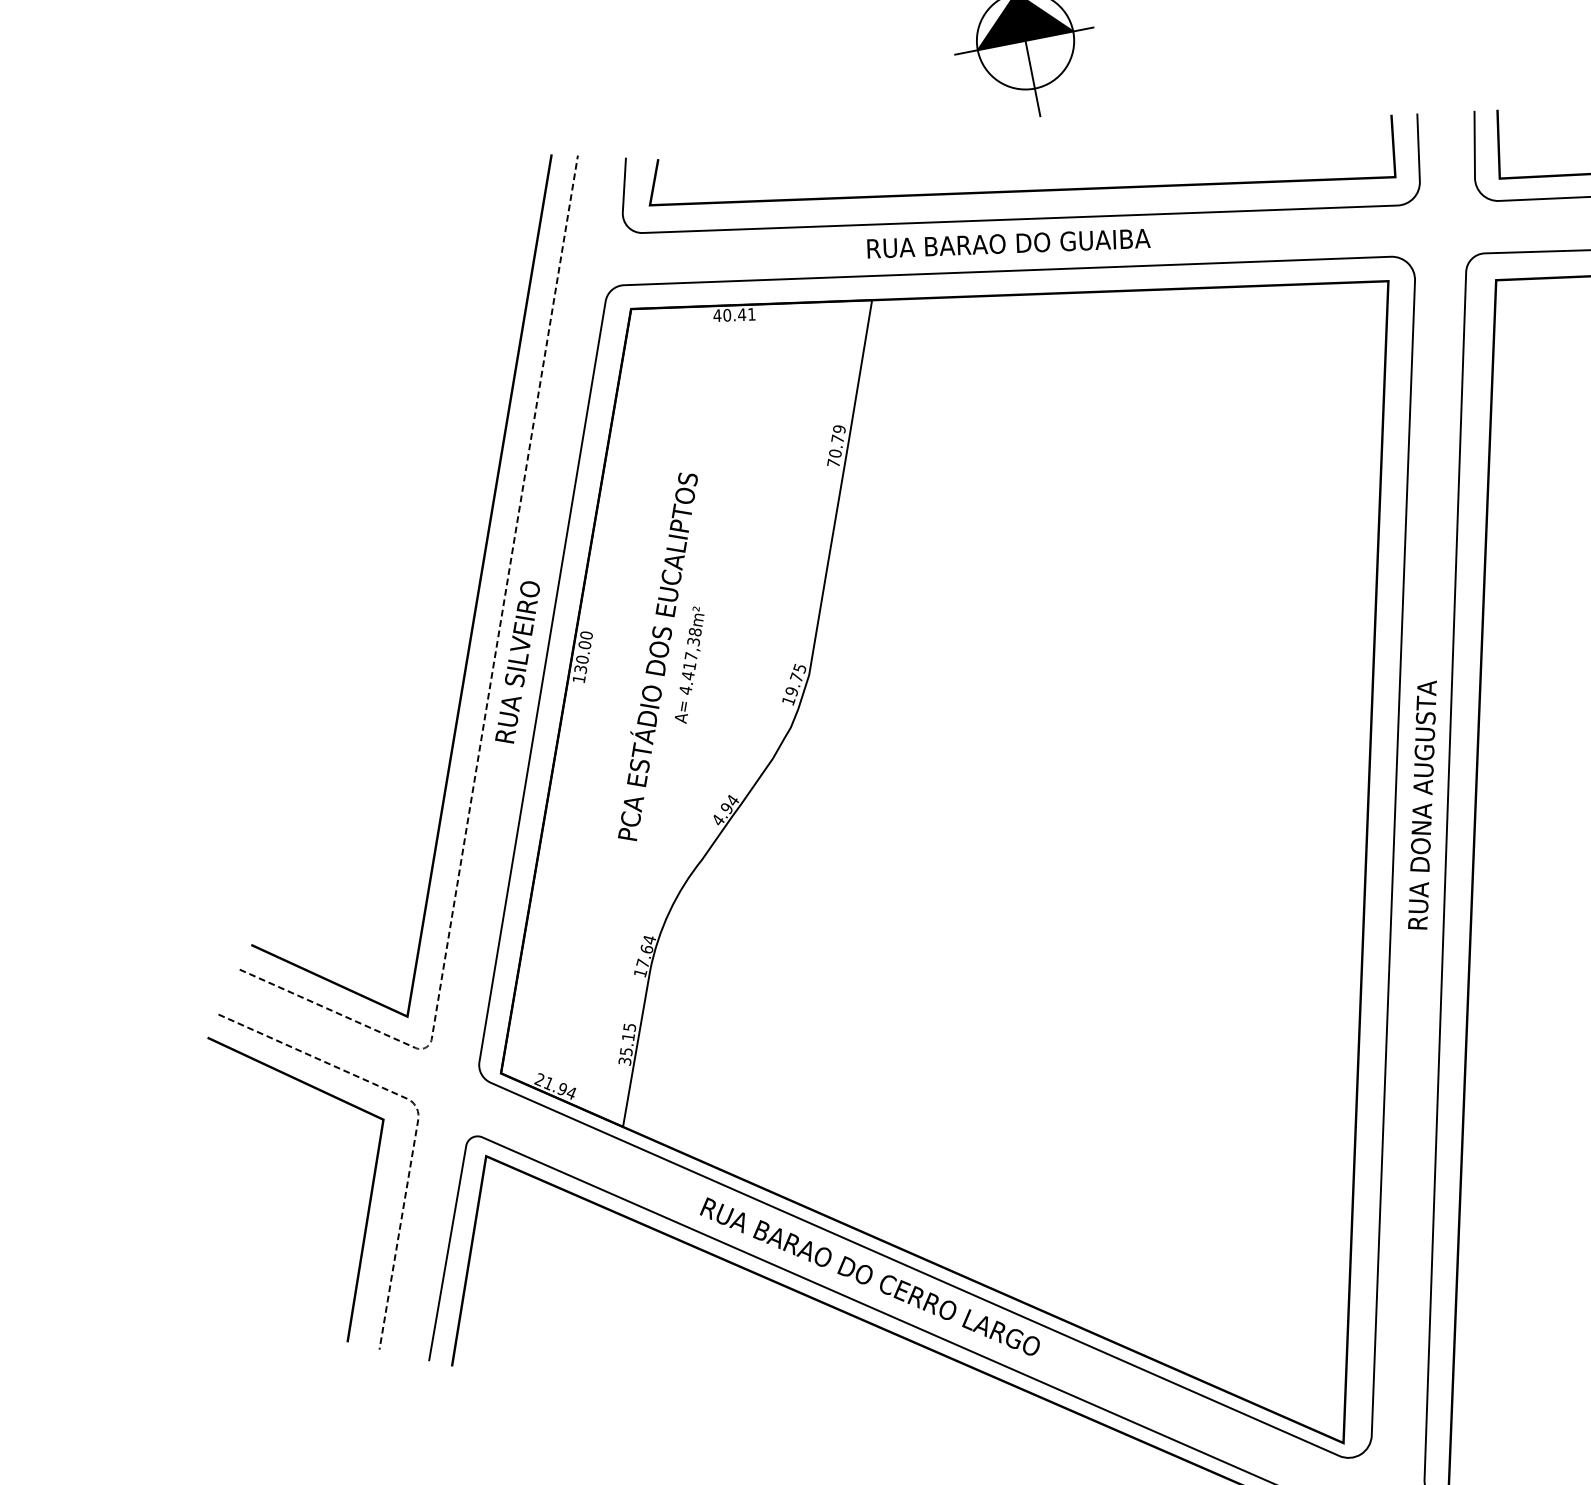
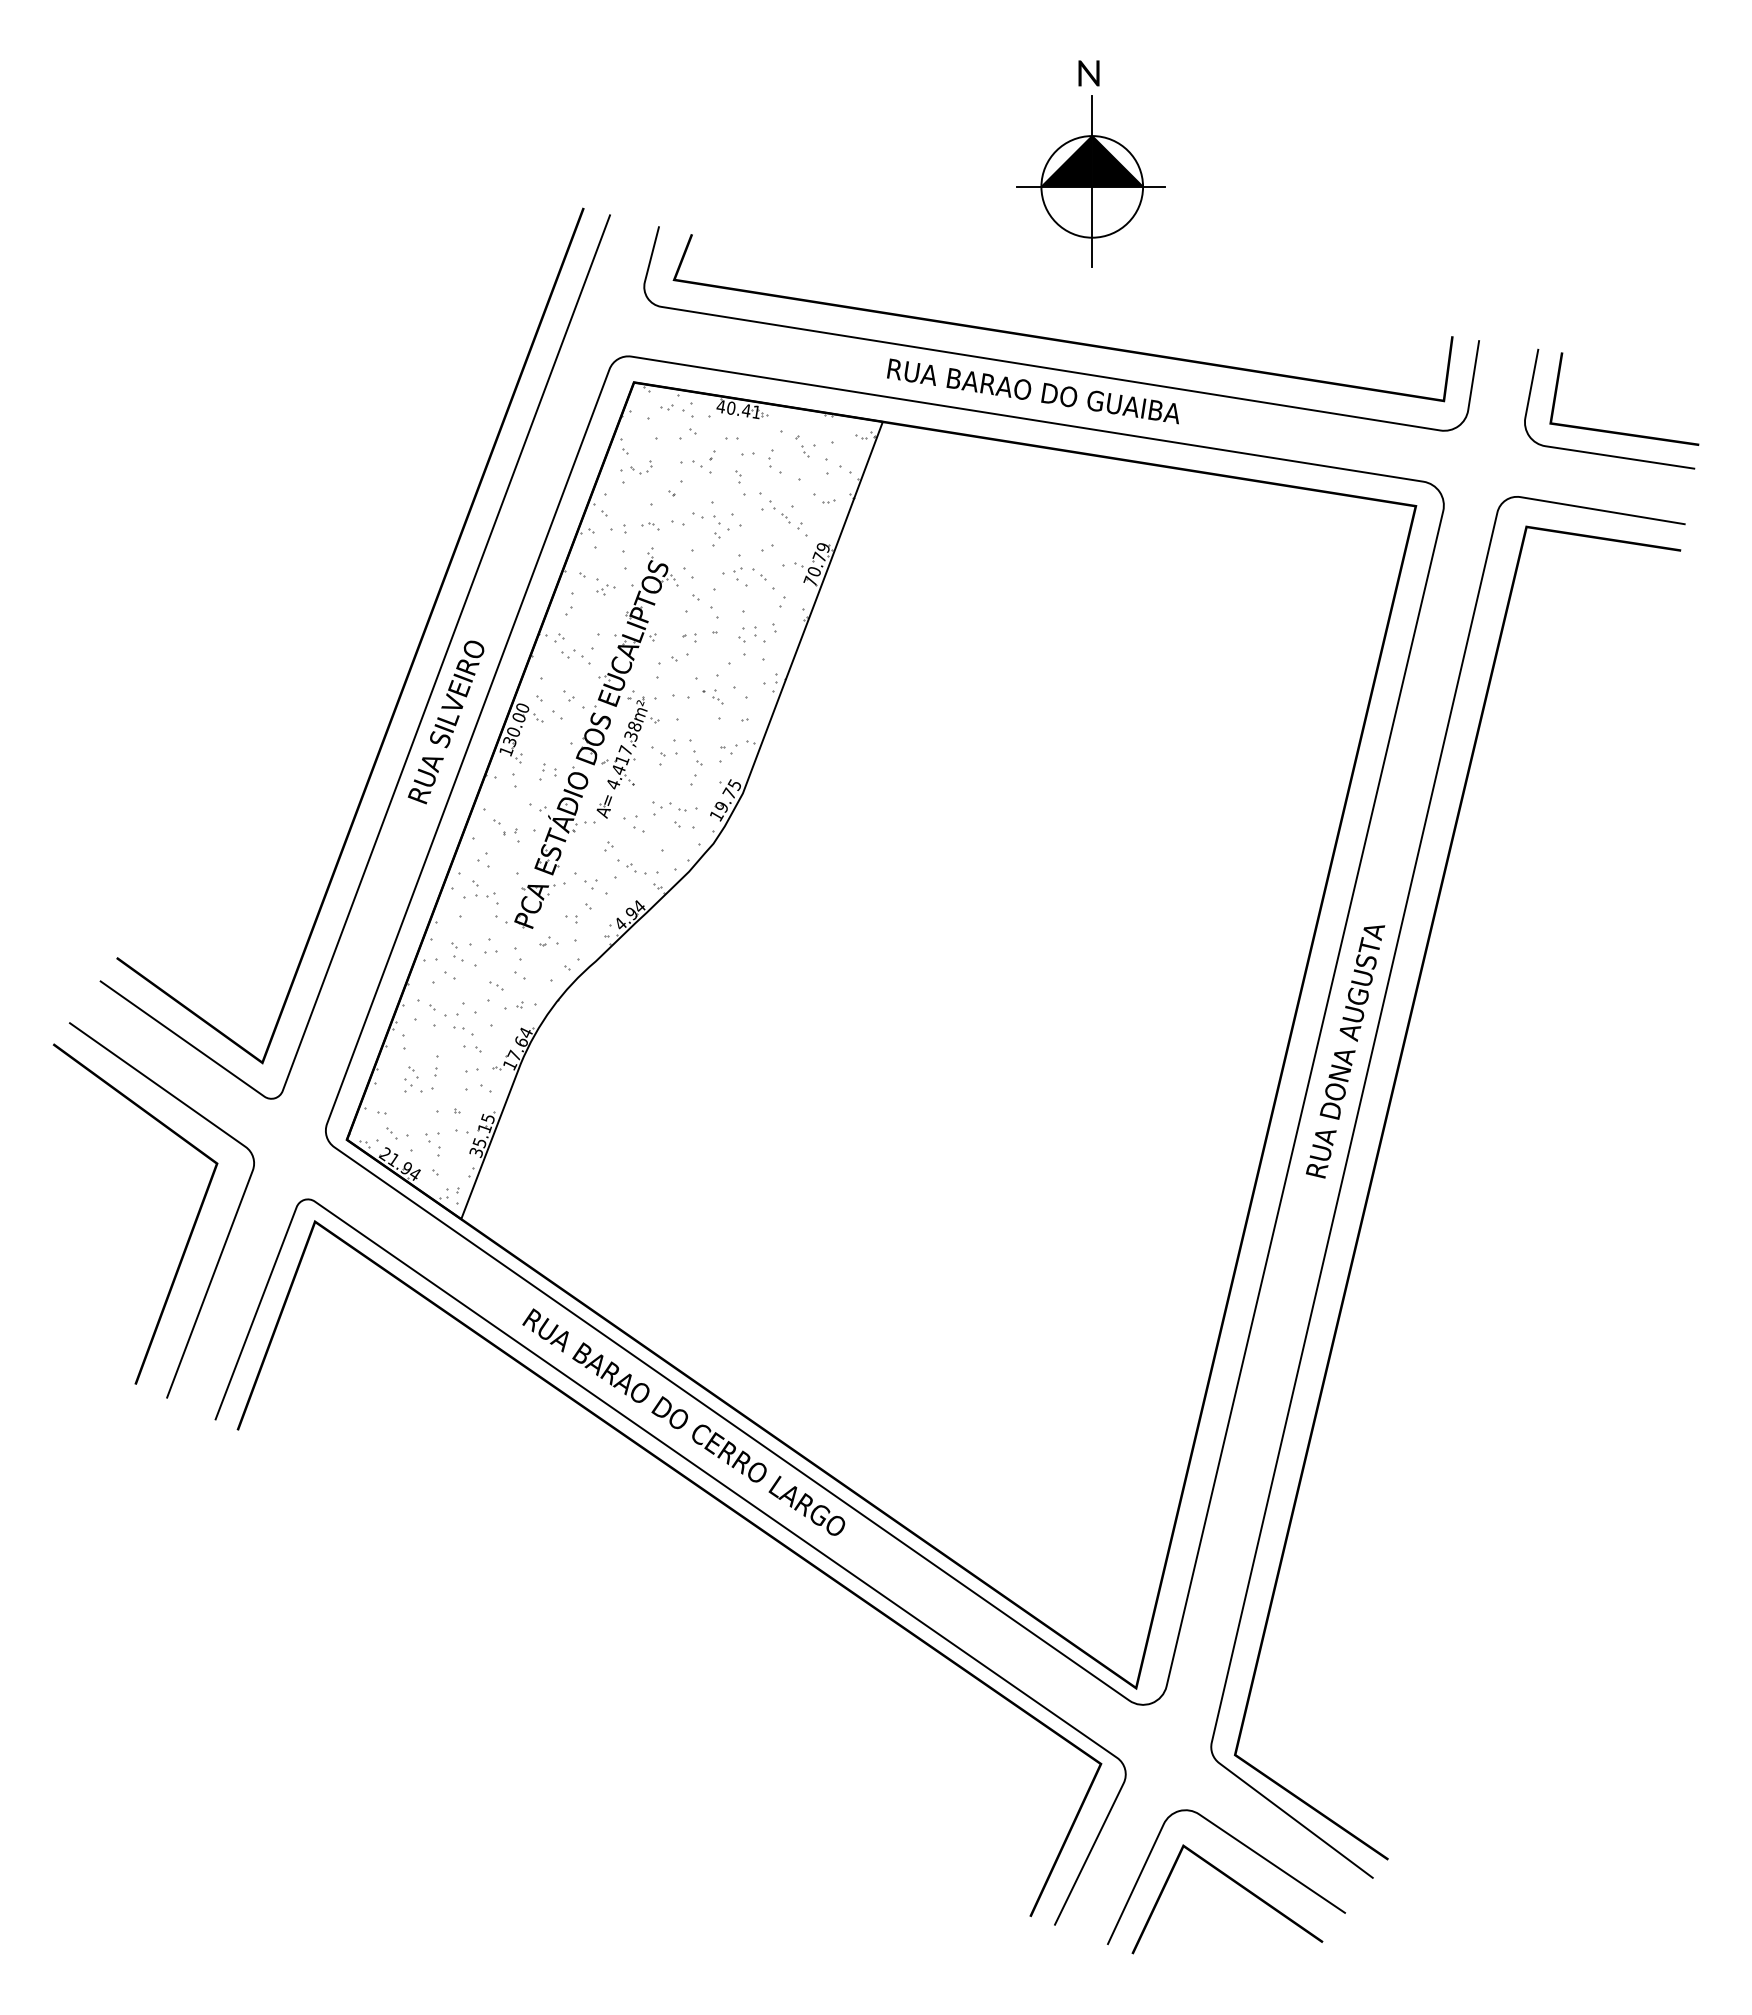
hatch: (686, 700) -> (612, 794), added
line: (486, 708) -> (405, 762), dashed -> solid
line: (418, 1116) -> (253, 1167), dashed -> solid

